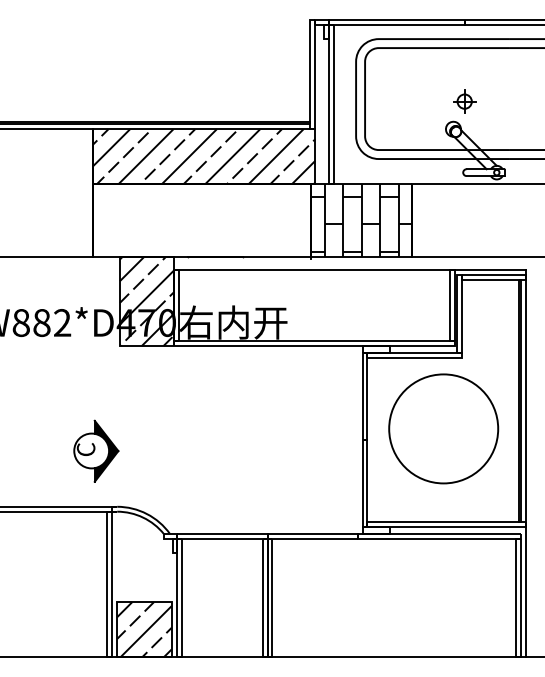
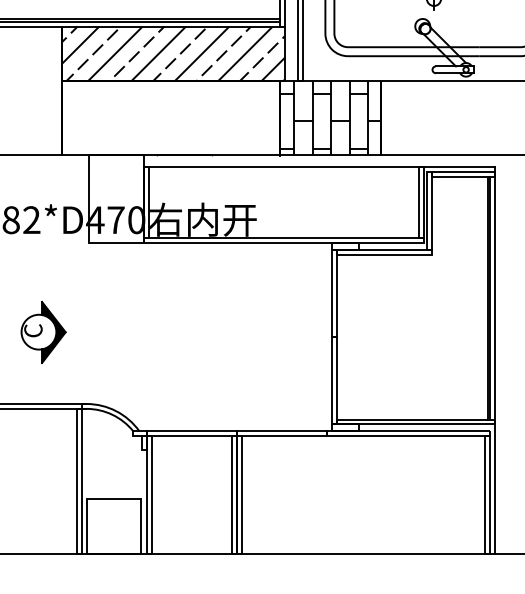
hatch: (146, 301) -> (115, 198), removed
circle: (443, 428) -> (412, 325), removed
part: (96, 450) -> (43, 331), moved
hatch: (144, 629) -> (113, 526), removed

